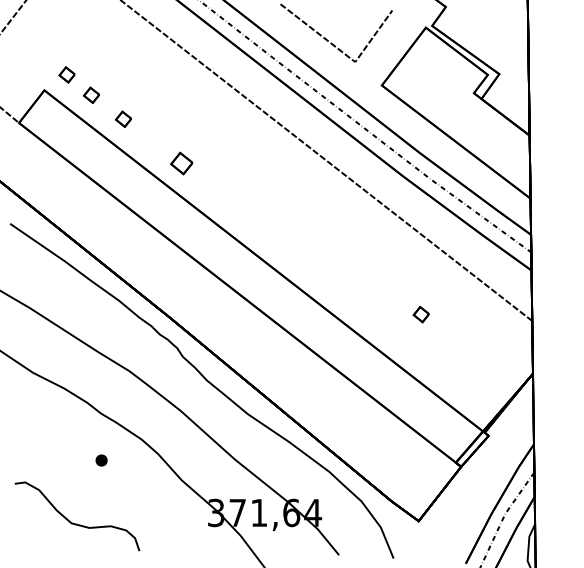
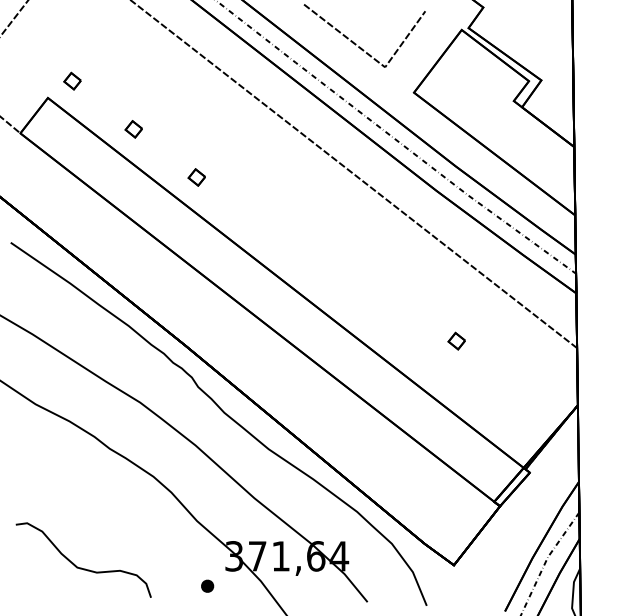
part: (90, 94) -> (97, 102), removed
part: (181, 163) -> (196, 177), size x0.71
part: (101, 460) -> (207, 586), moved

